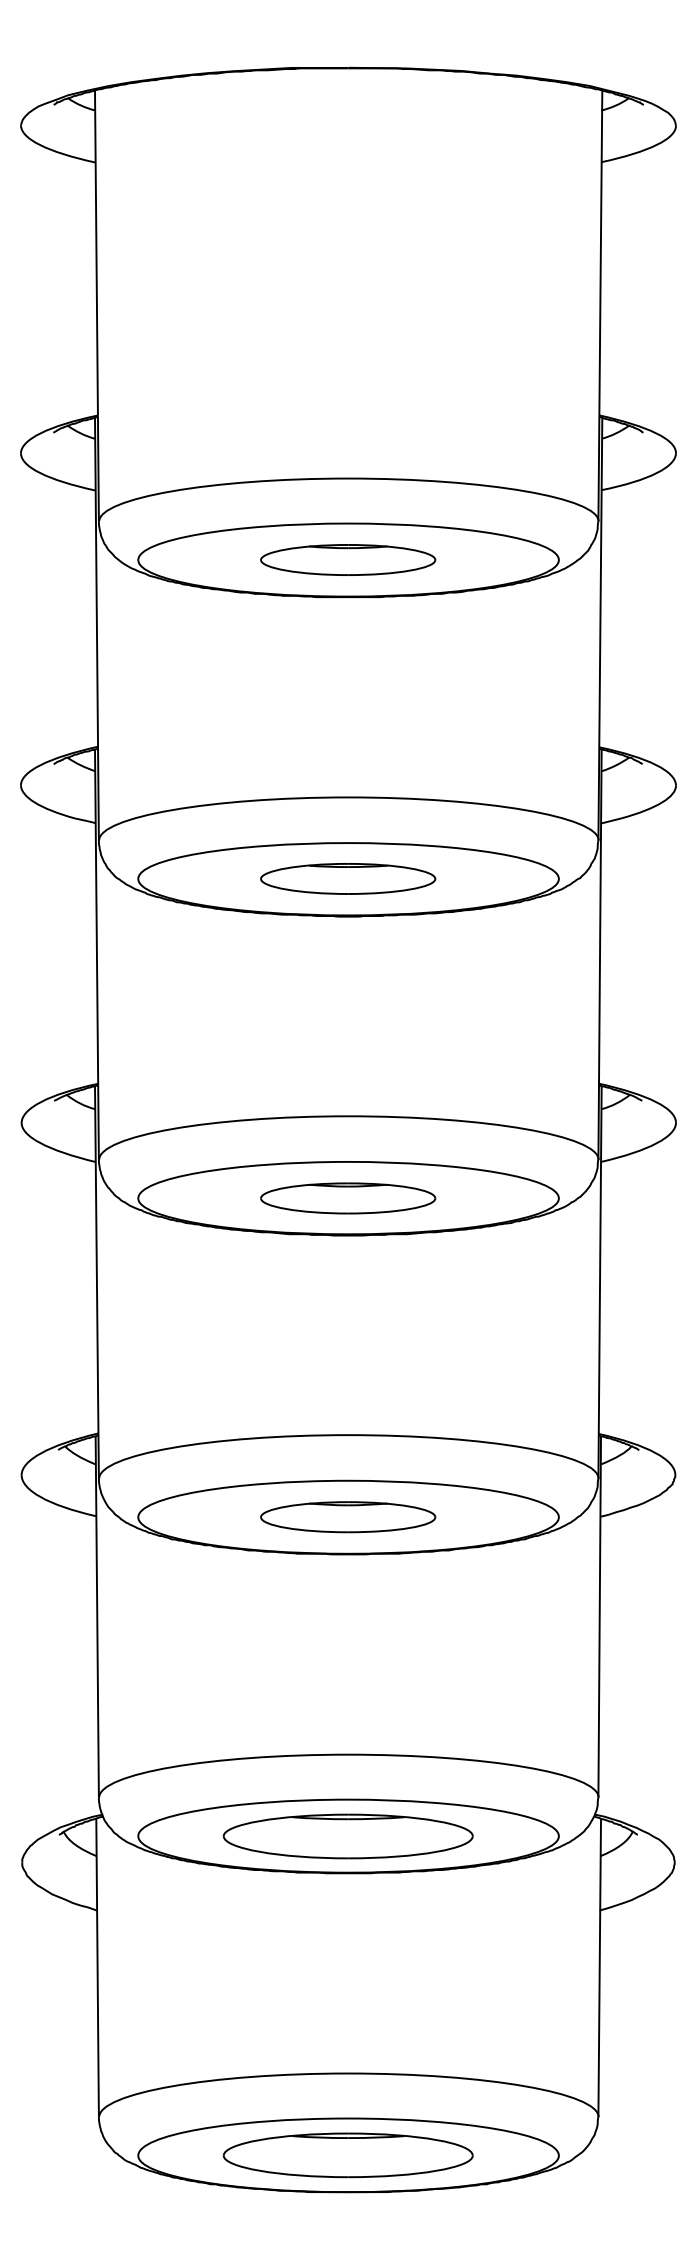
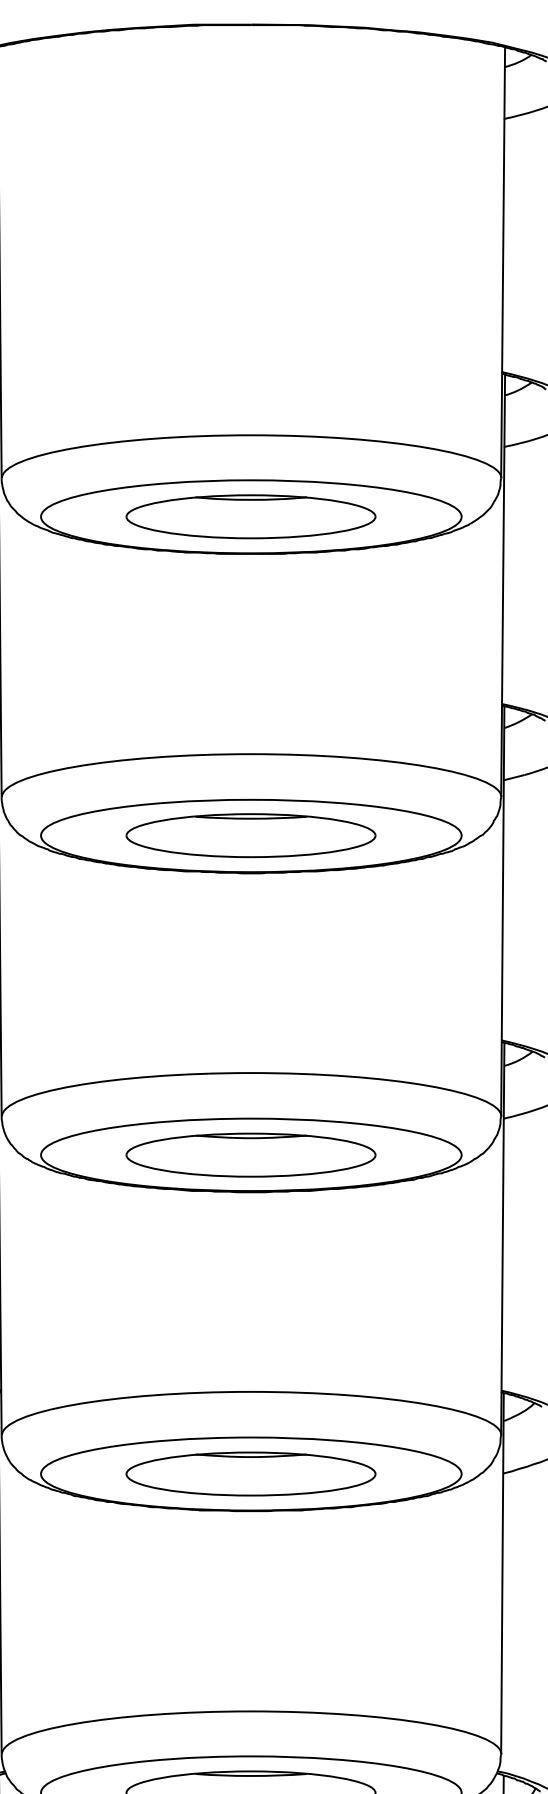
part: (347, 559) -> (250, 516), size x1.43
part: (347, 878) -> (250, 835), size x1.43
part: (347, 1198) -> (250, 1155), size x1.43
part: (347, 1516) -> (250, 1473), size x1.43

